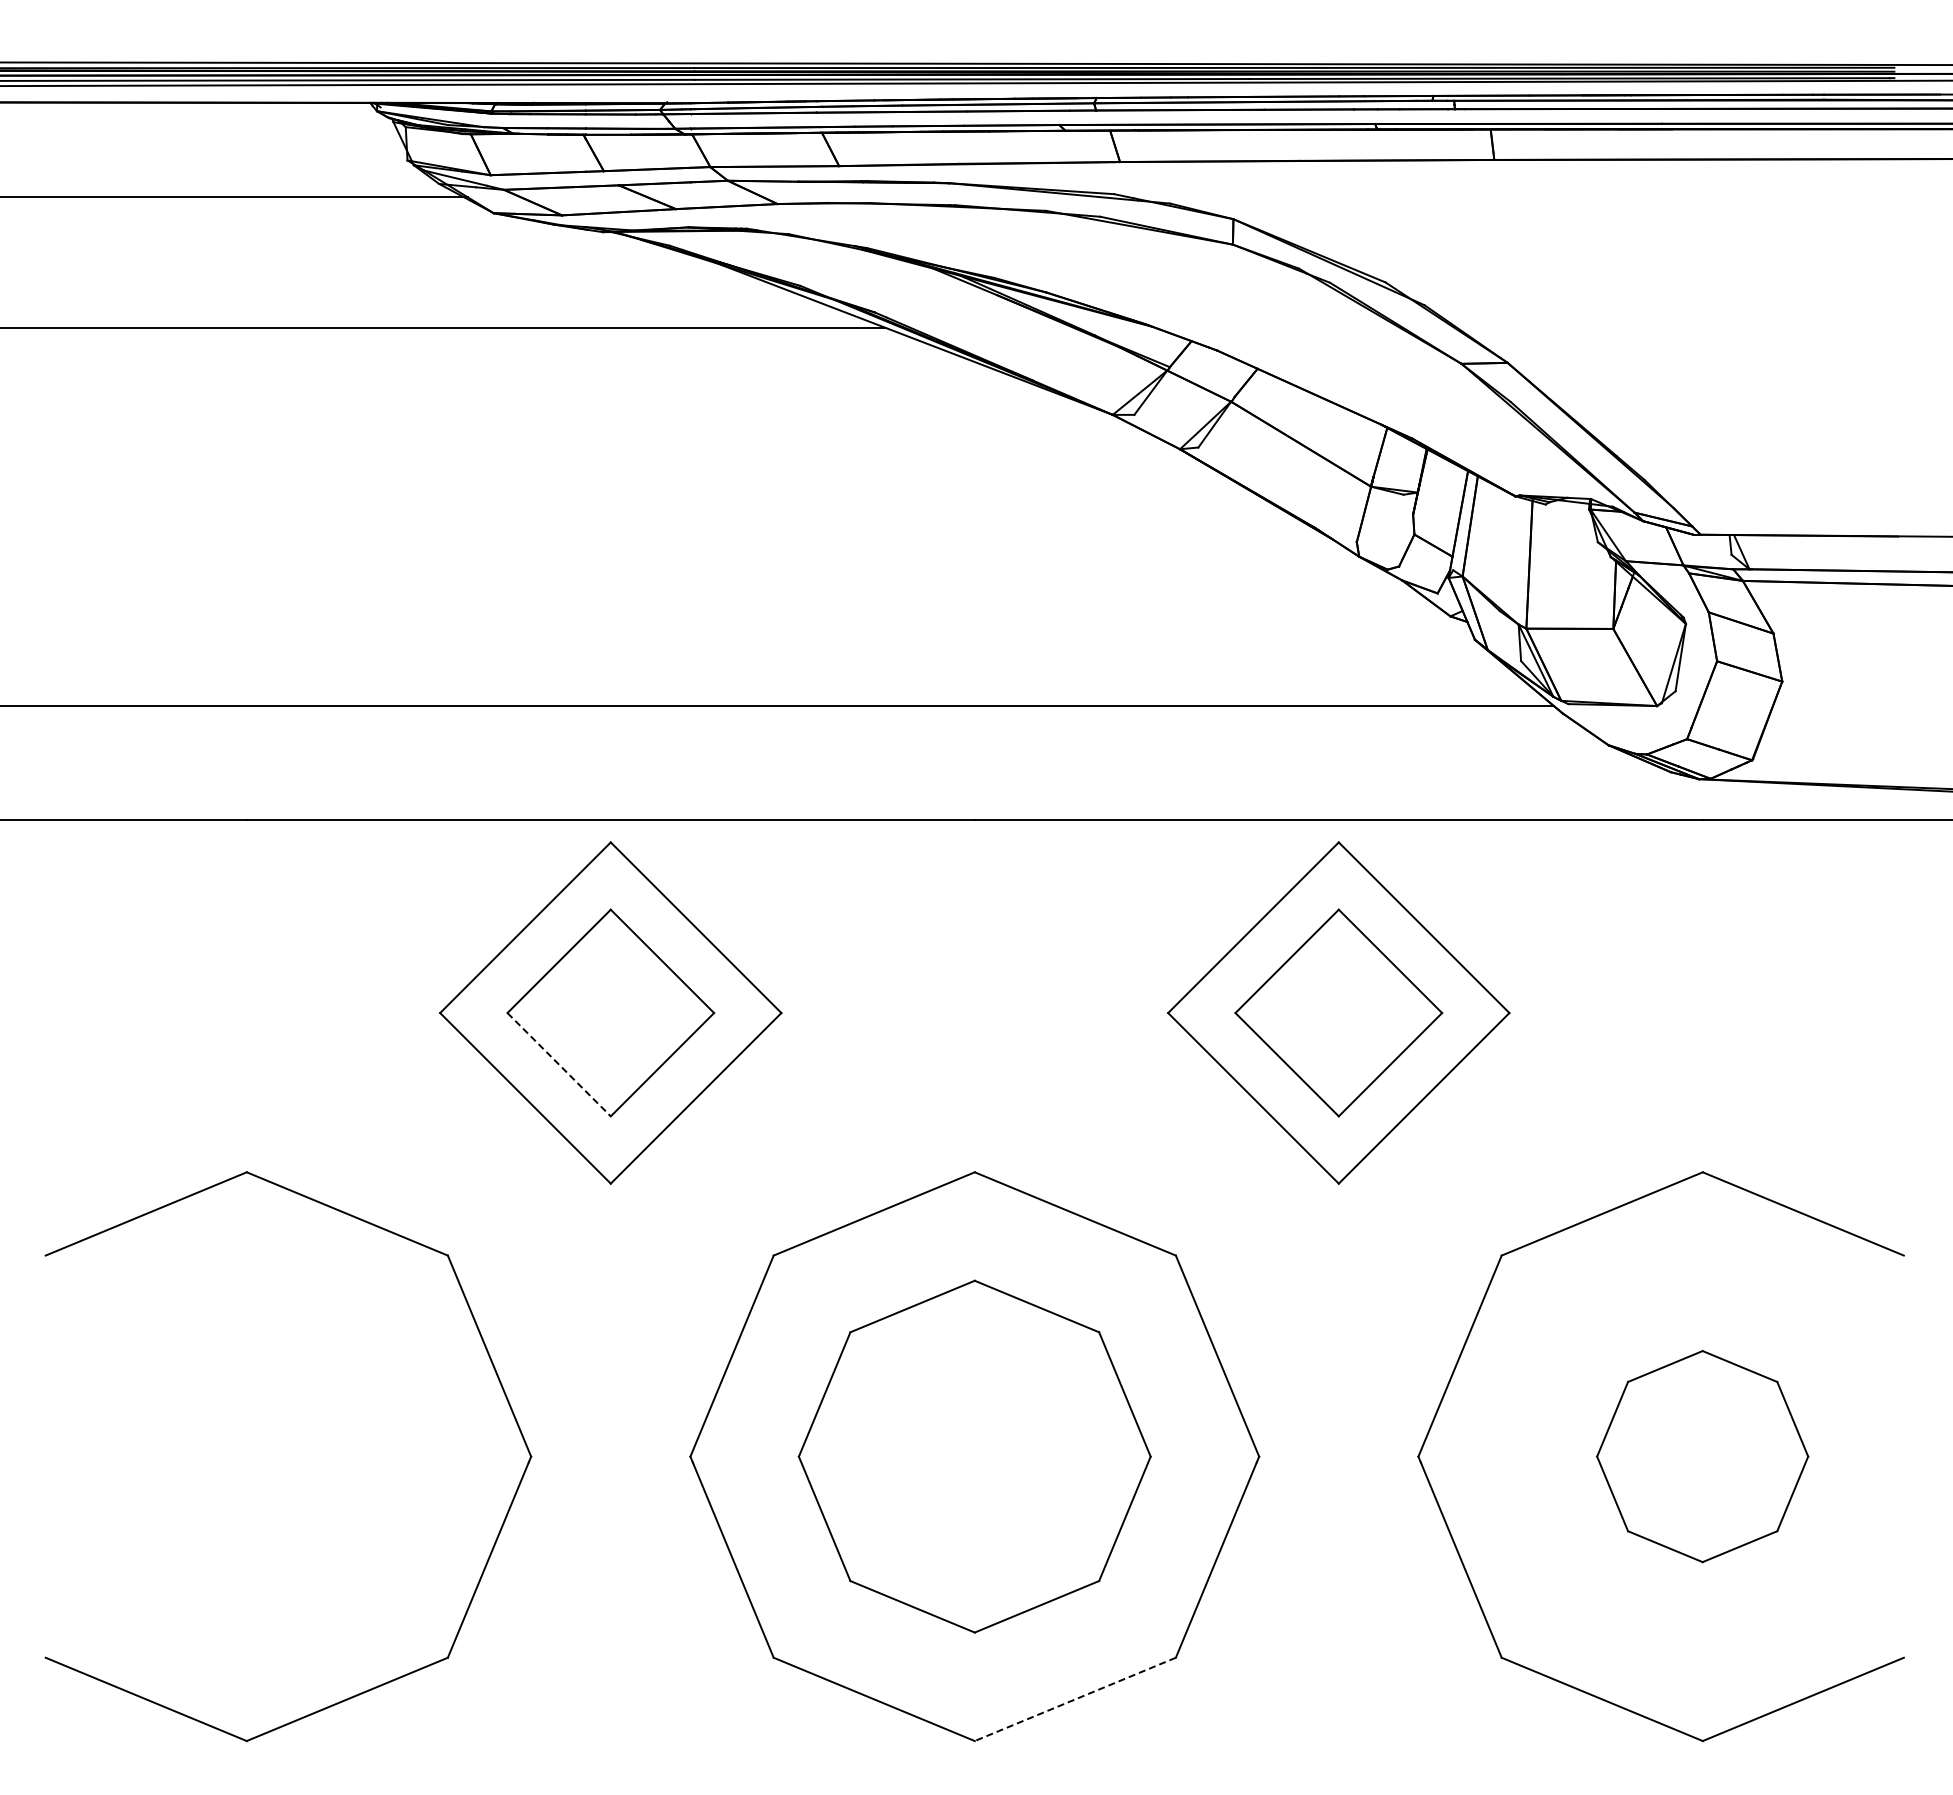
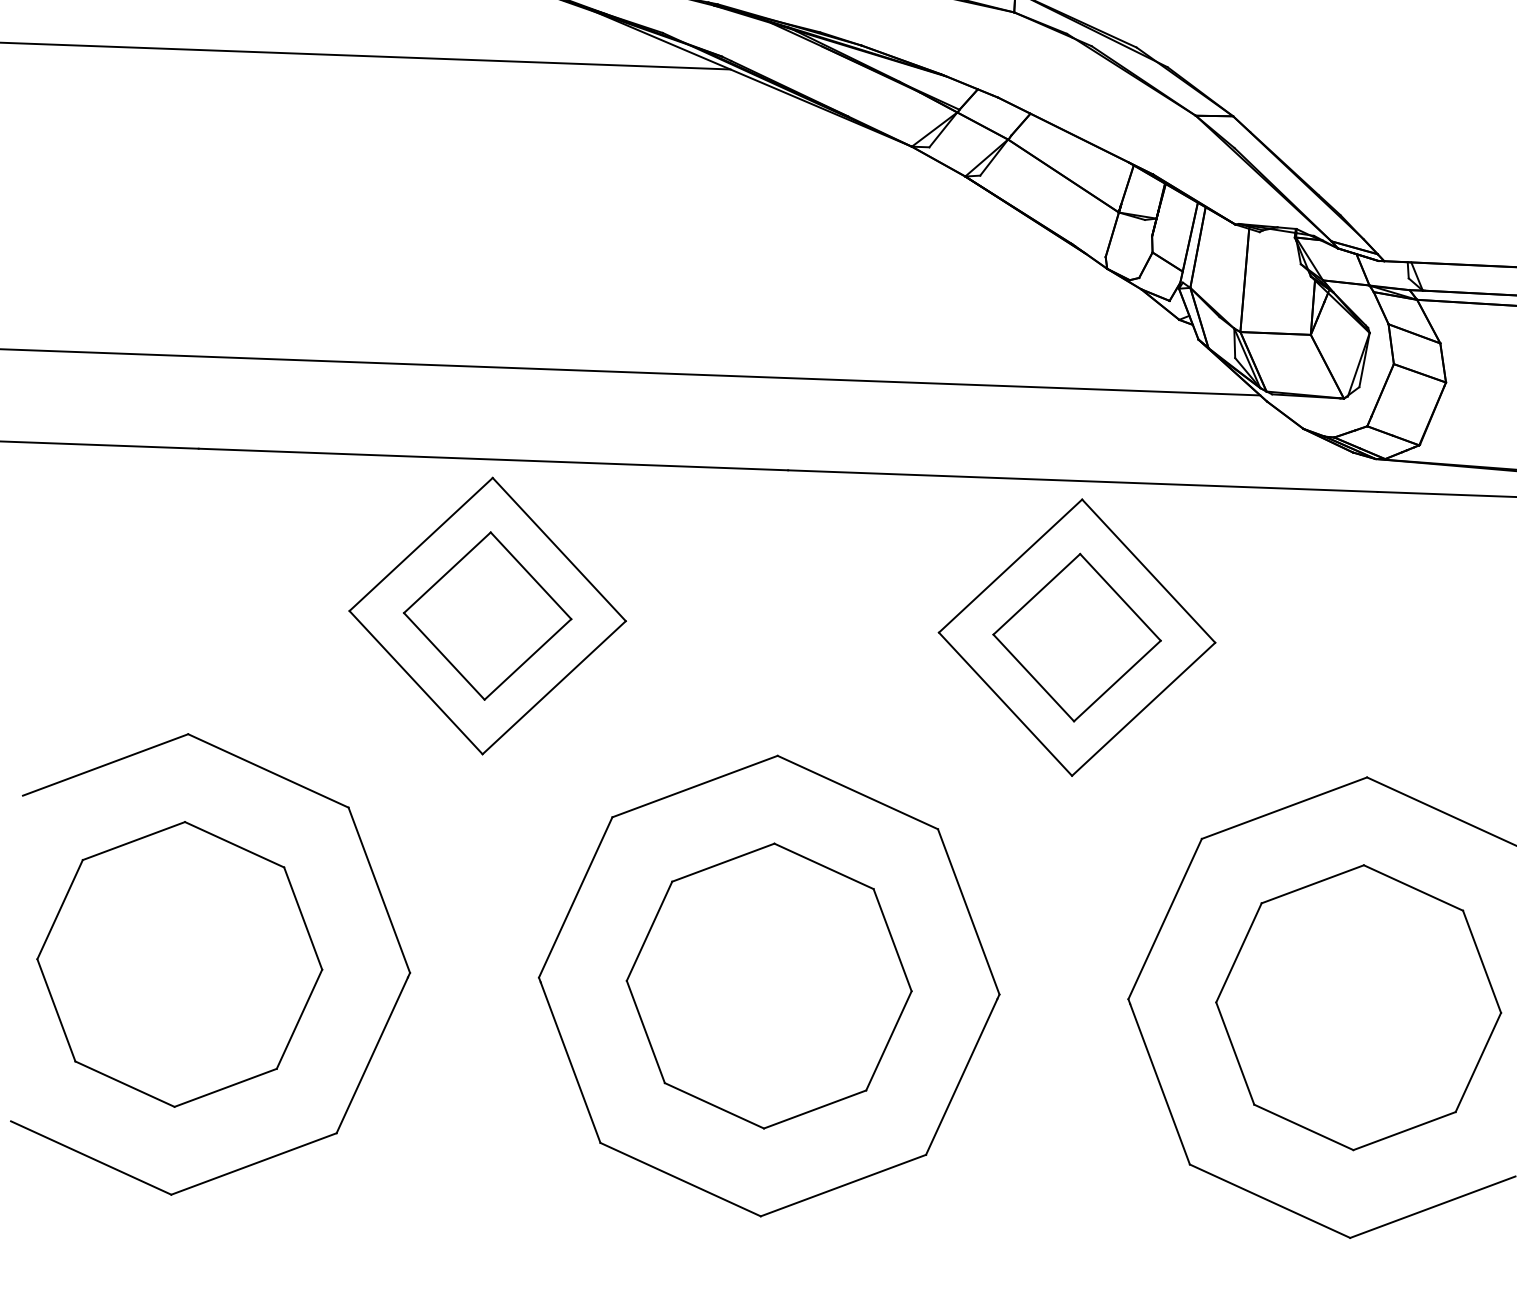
line: (559, 1065) -> (444, 657), dashed -> solid
part: (246, 1456) -> (179, 964), added
part: (1702, 1456) -> (1358, 1007), size x1.67
line: (1075, 1699) -> (843, 1185), dashed -> solid

